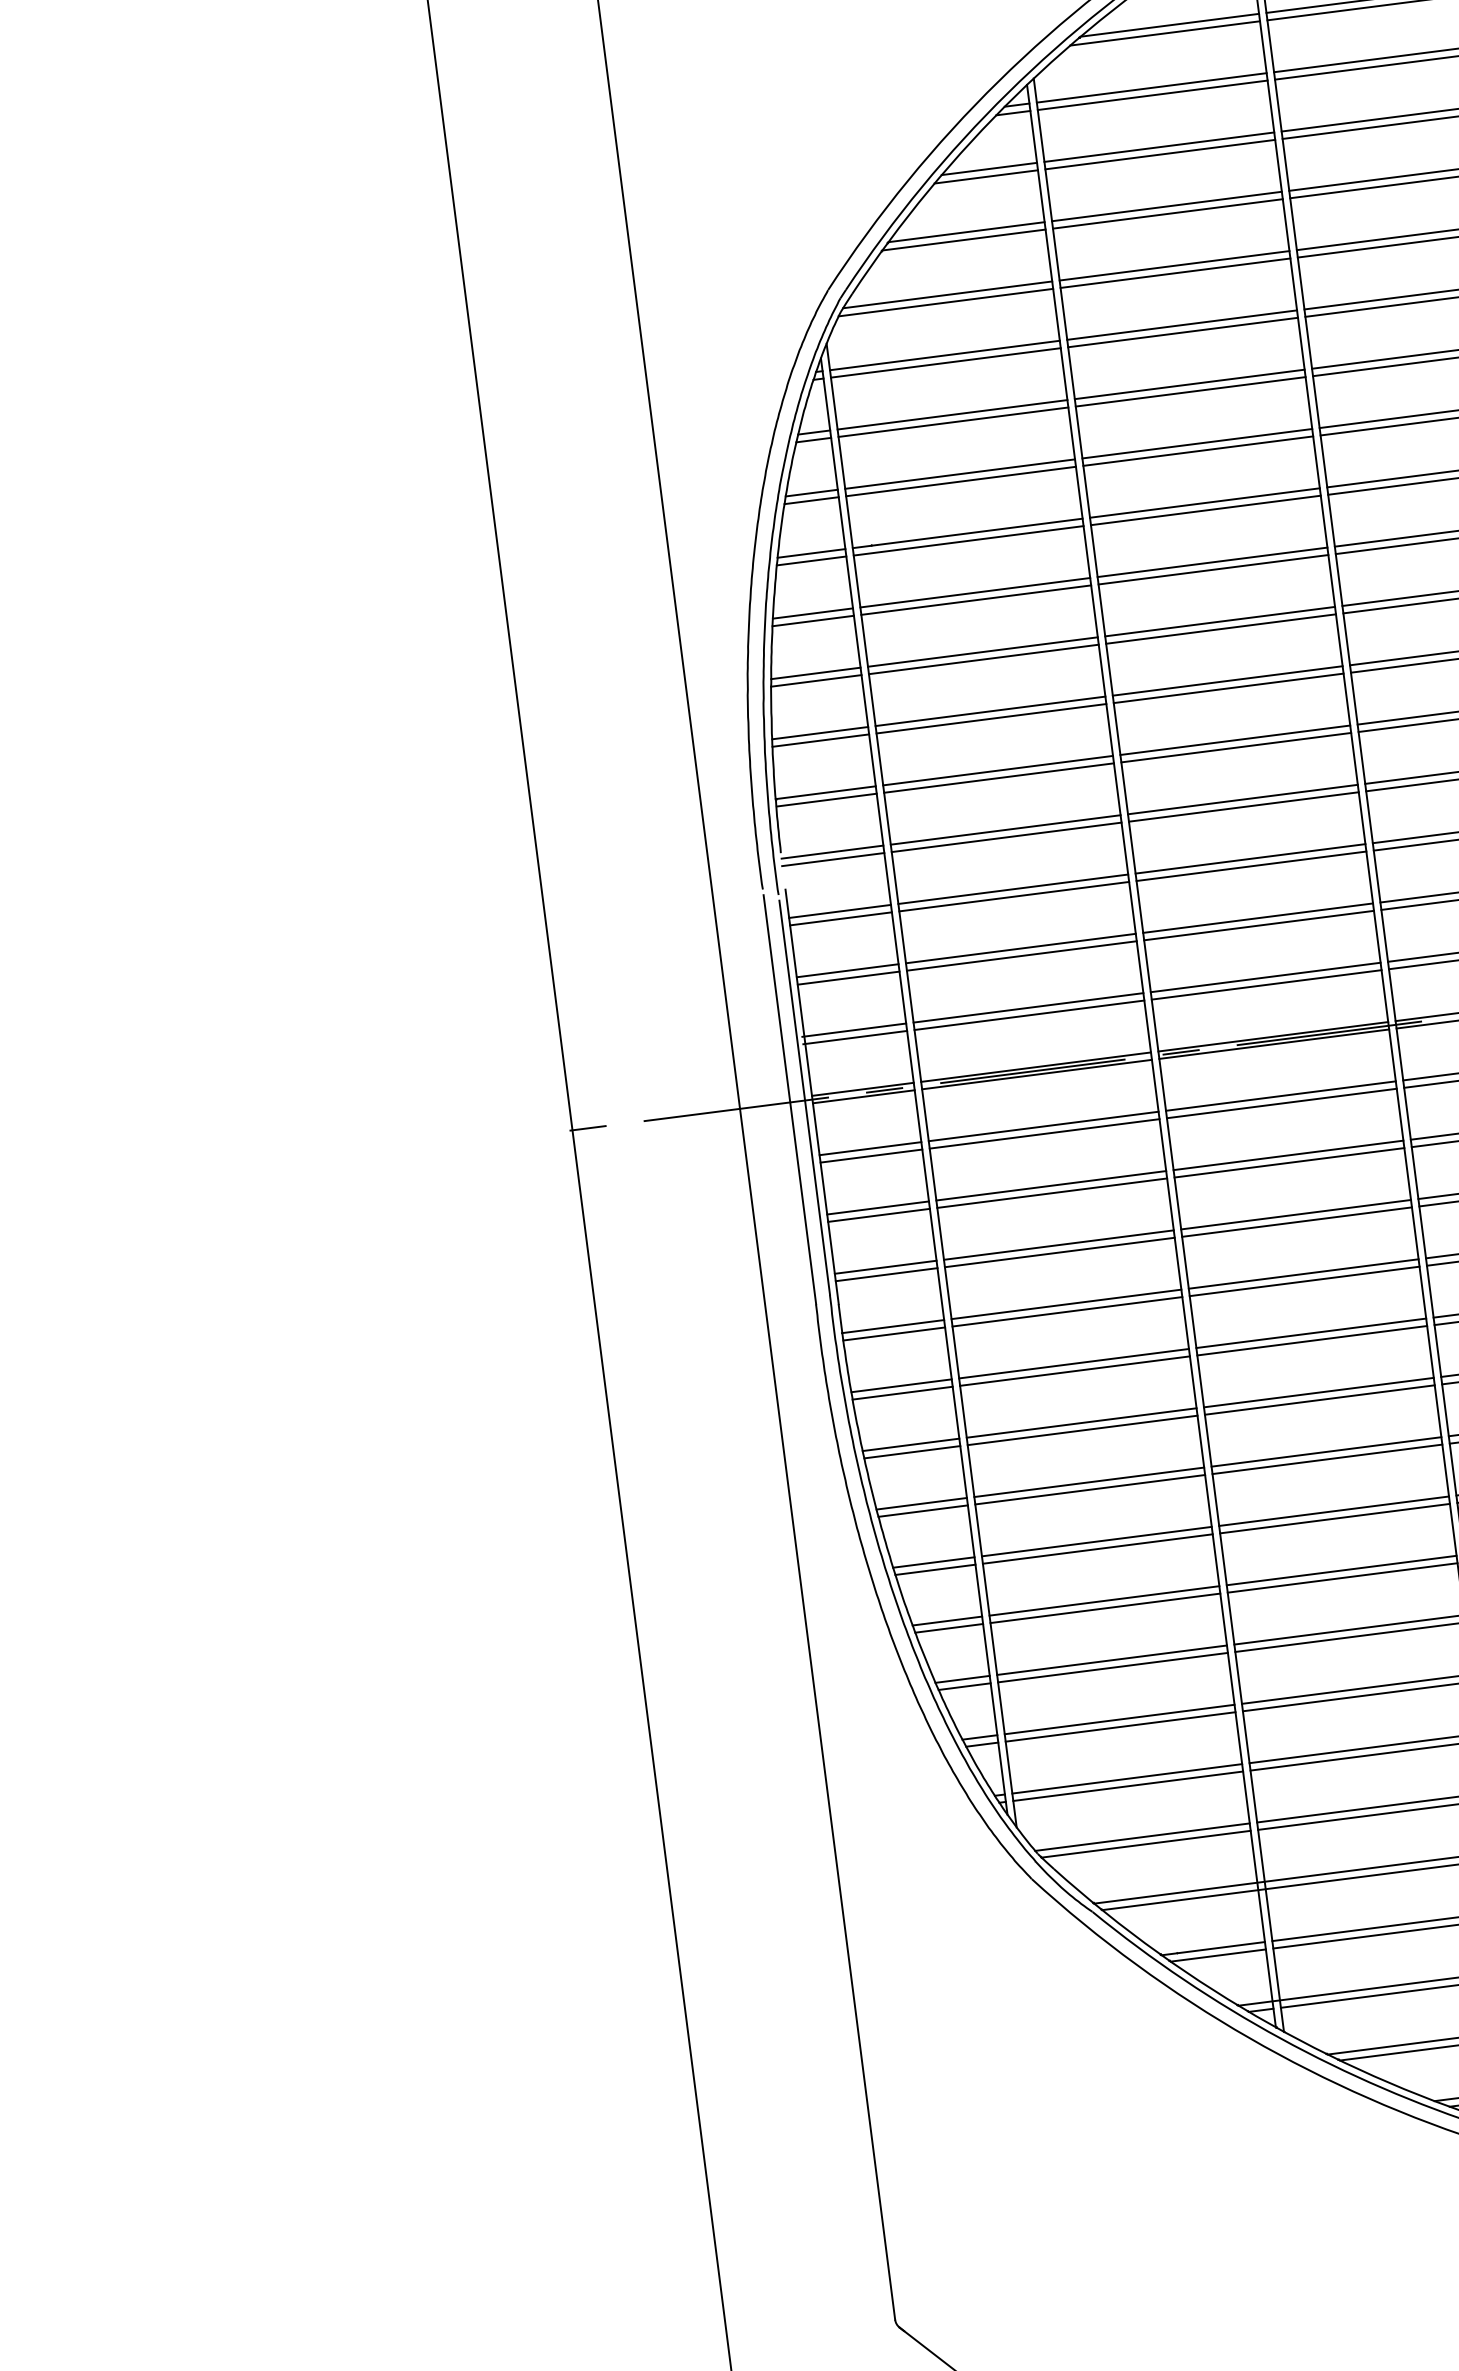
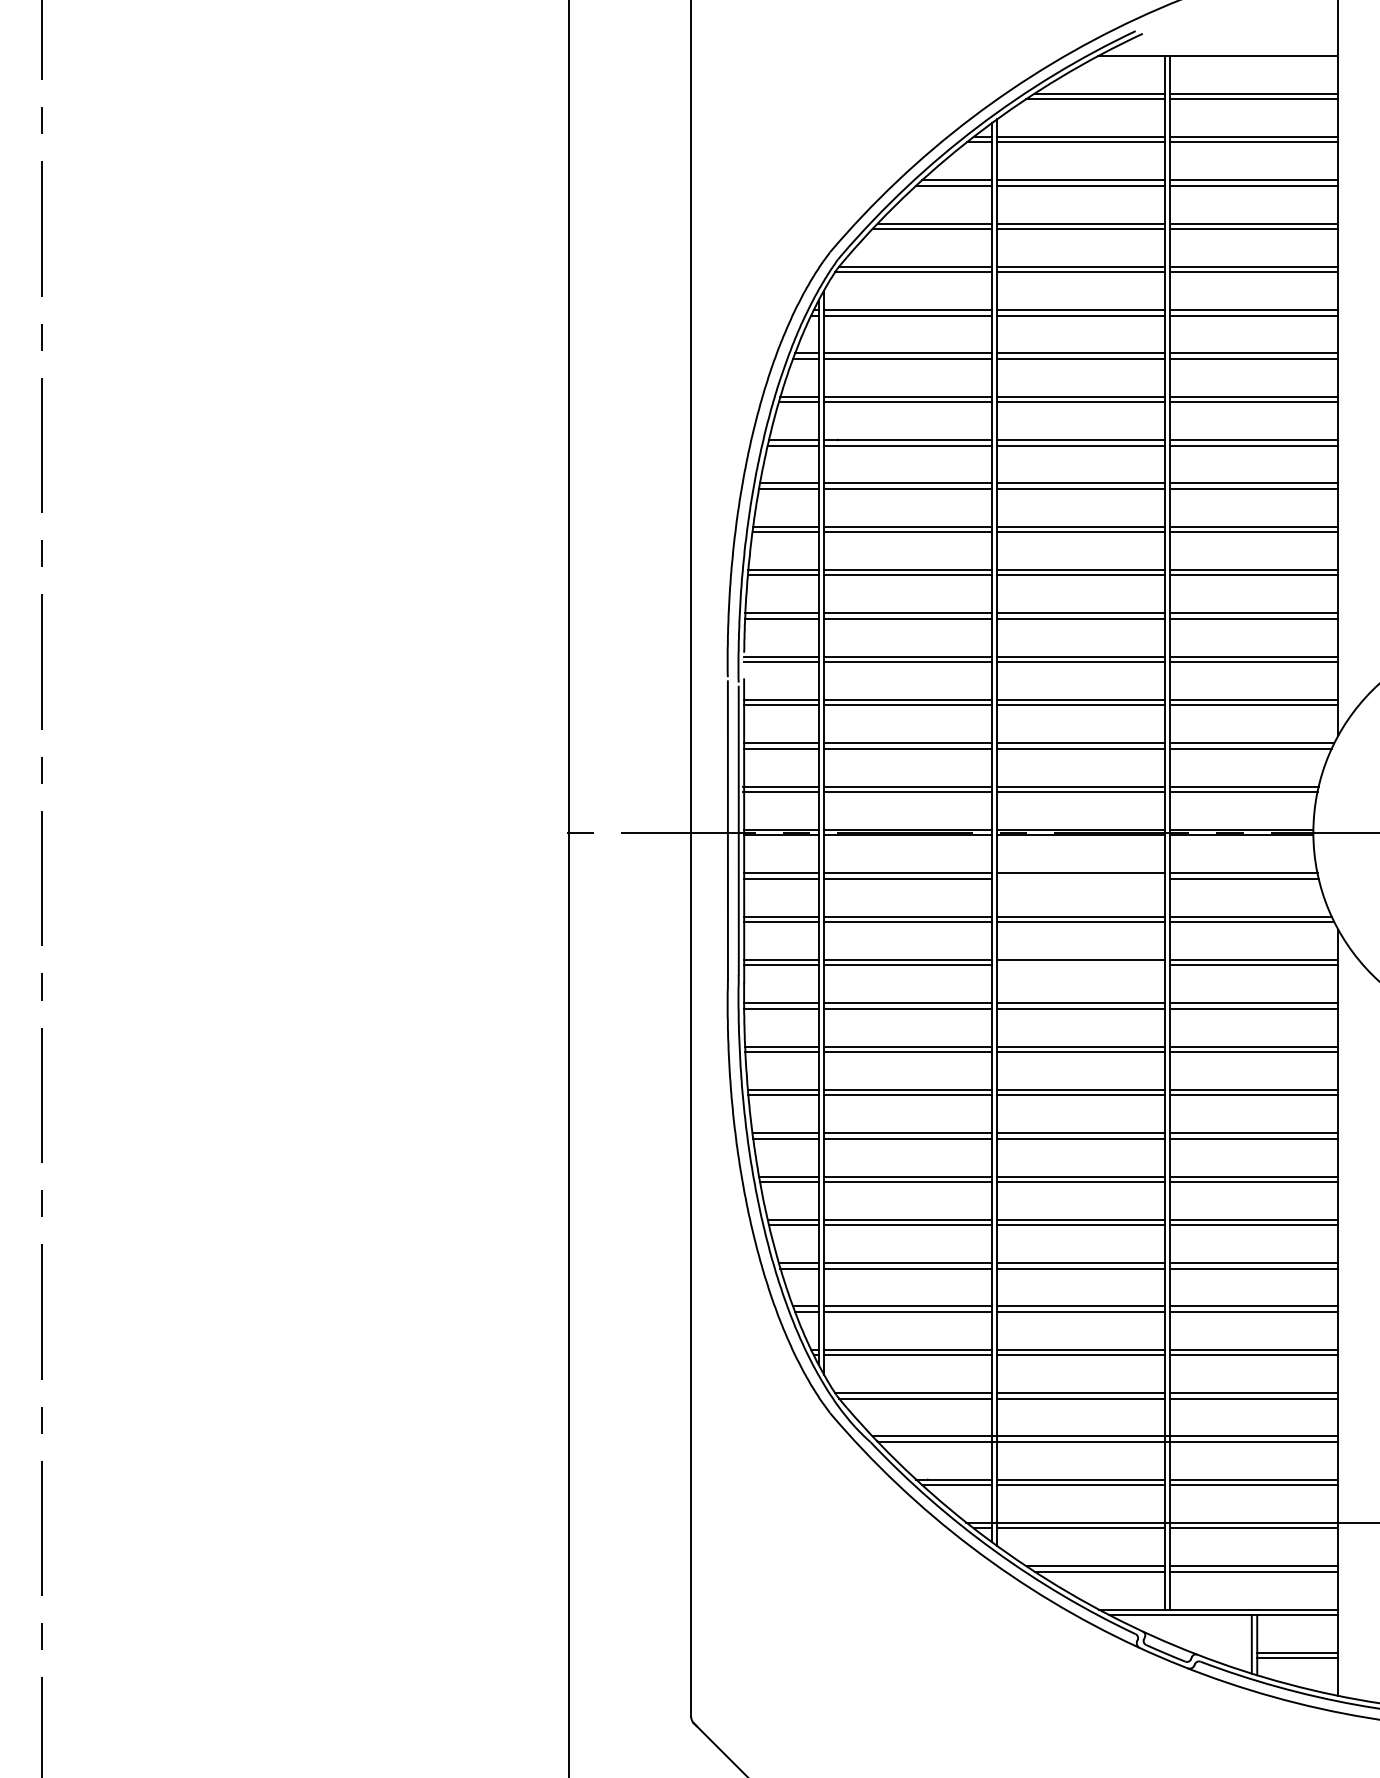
line: (1282, 1103) -> (1081, 878), removed
line: (1297, 1222) -> (1081, 965), removed

